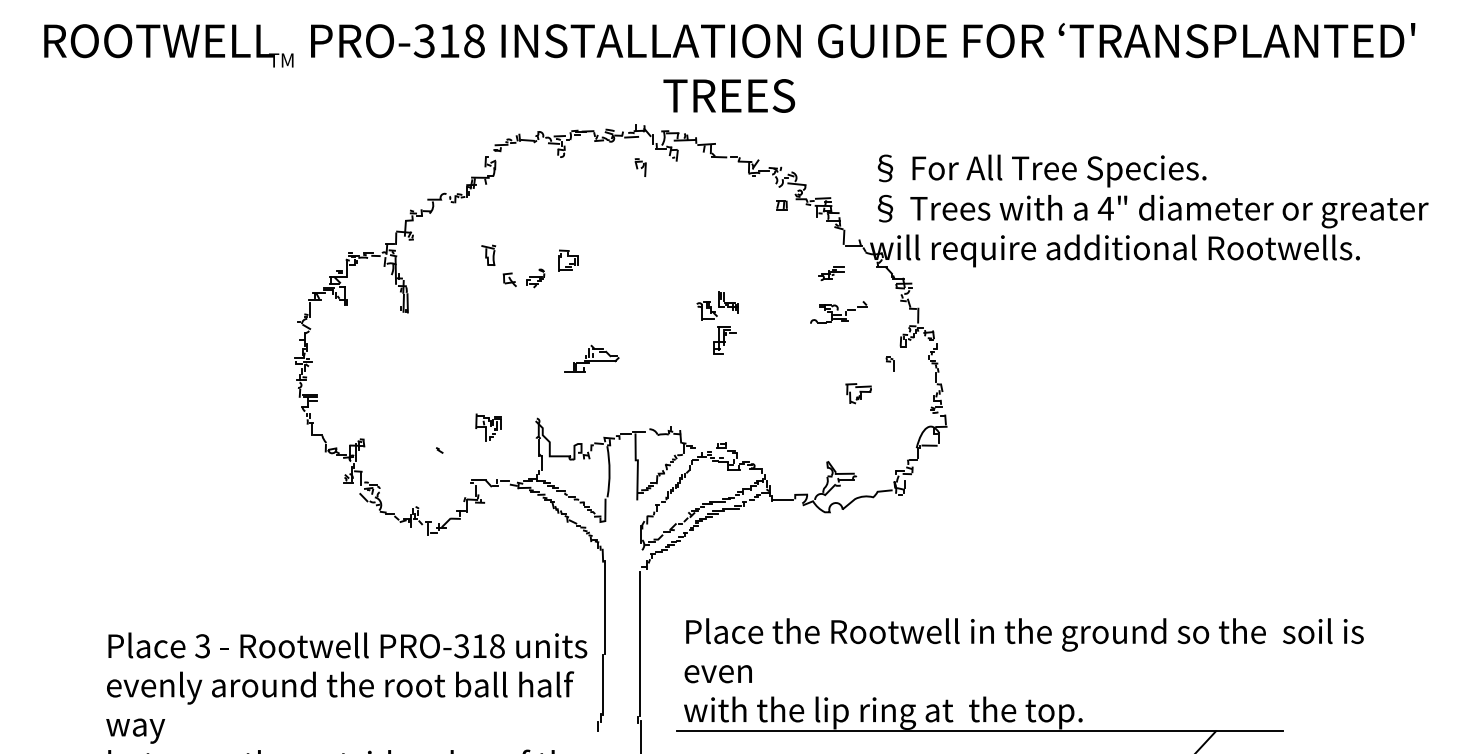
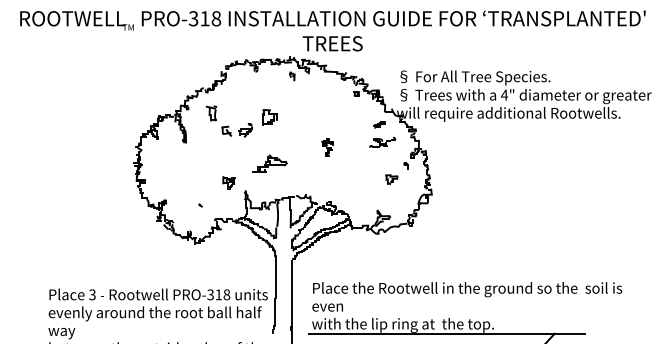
part: (529, 266) -> (241, 121), size x1.6
part: (715, 321) -> (326, 146), size x0.6
part: (592, 358) -> (270, 163), size x1.4
part: (487, 426) -> (228, 182), moved

